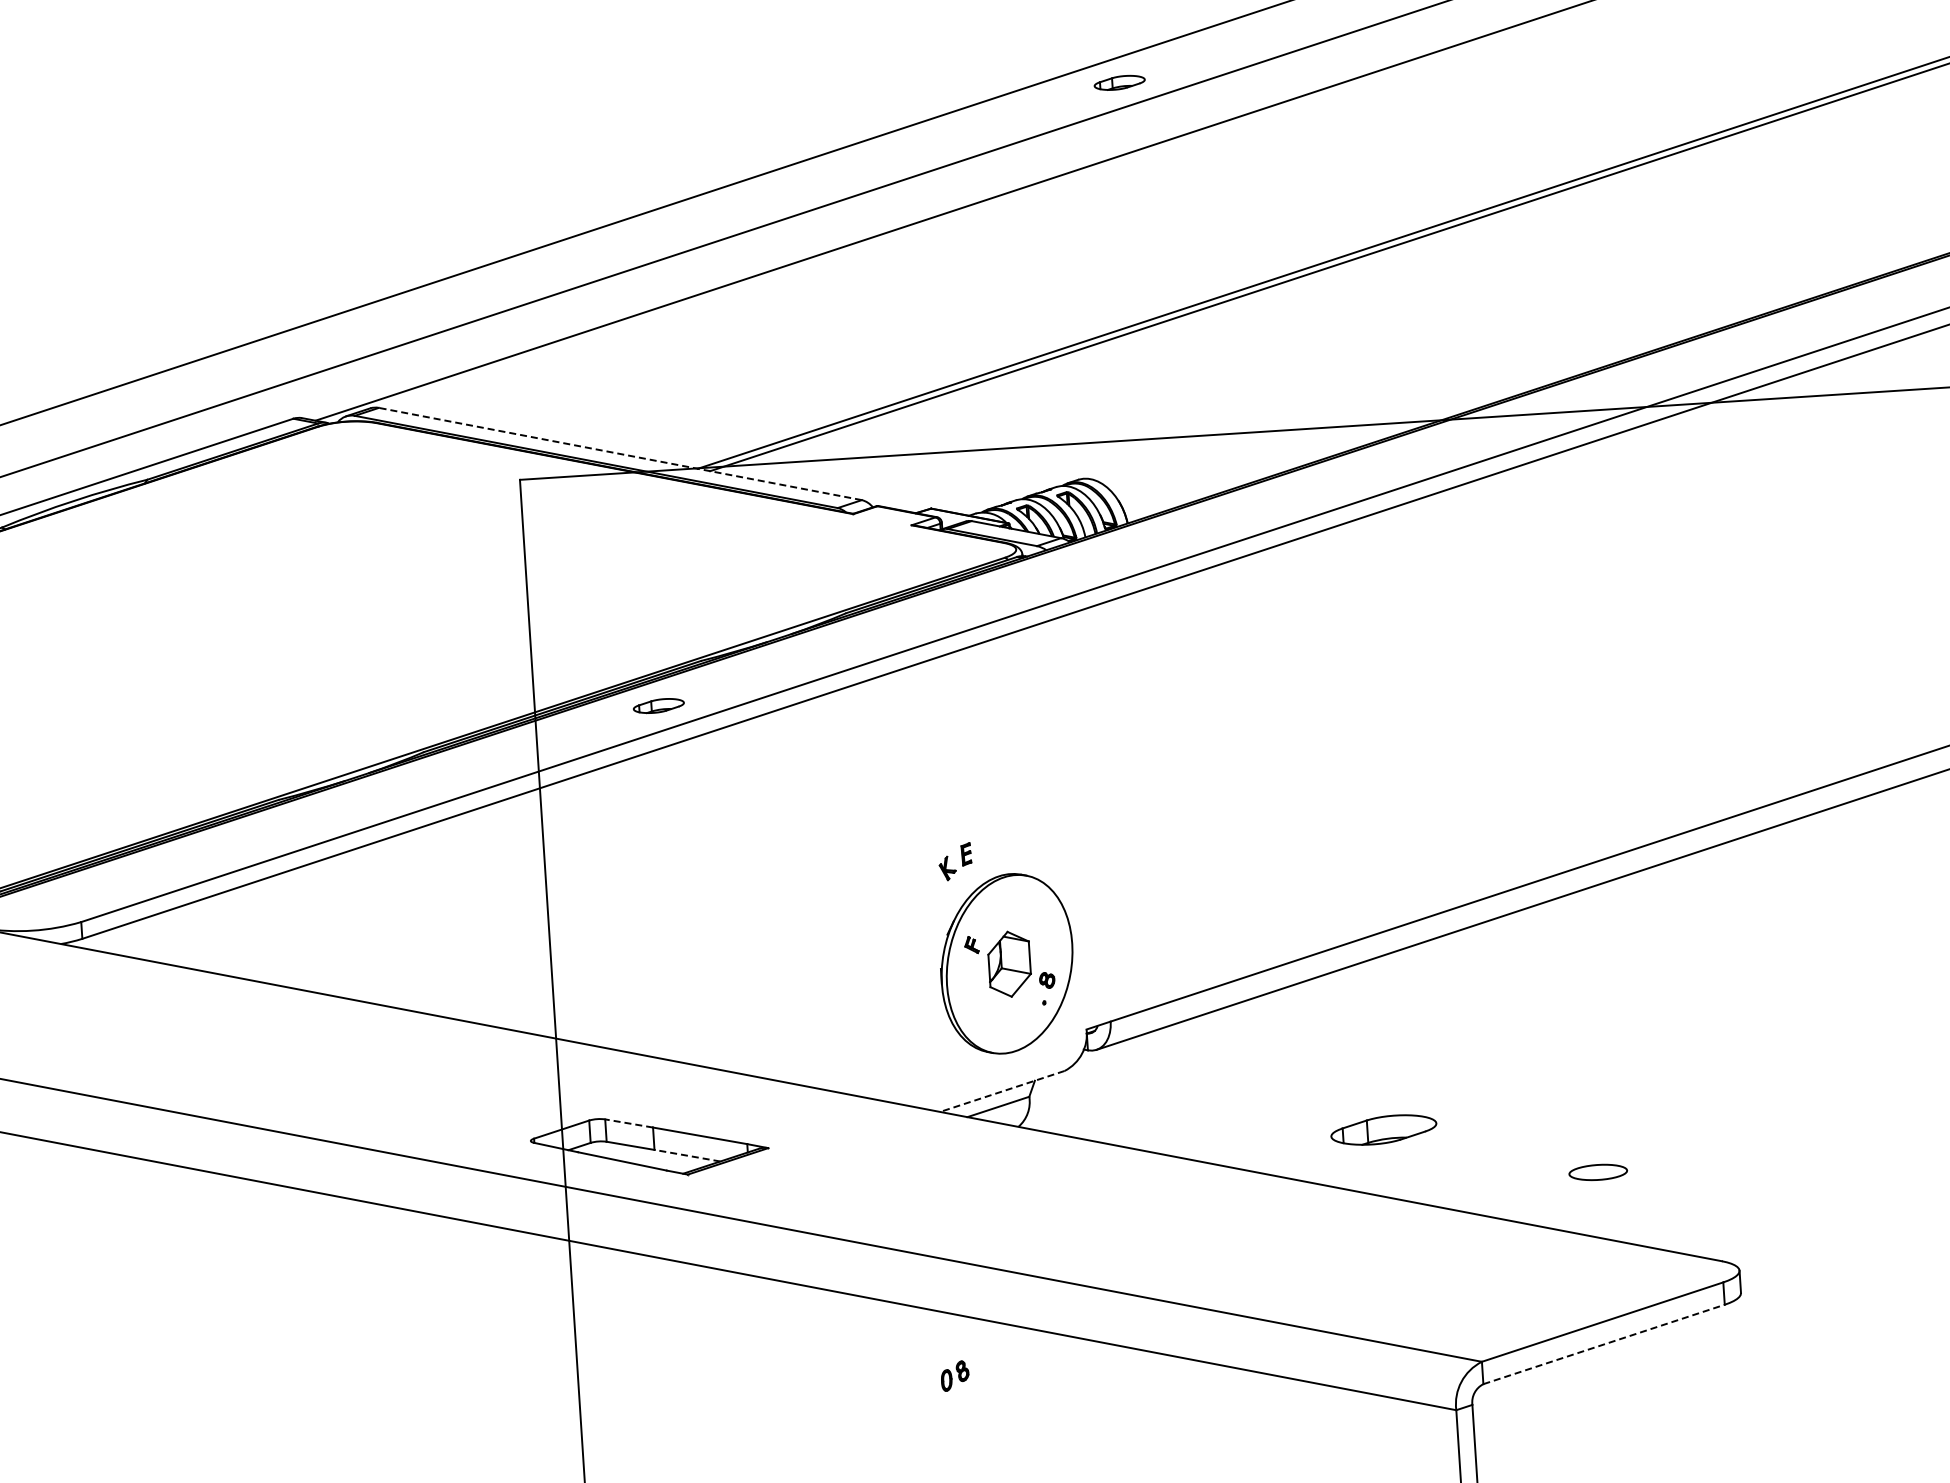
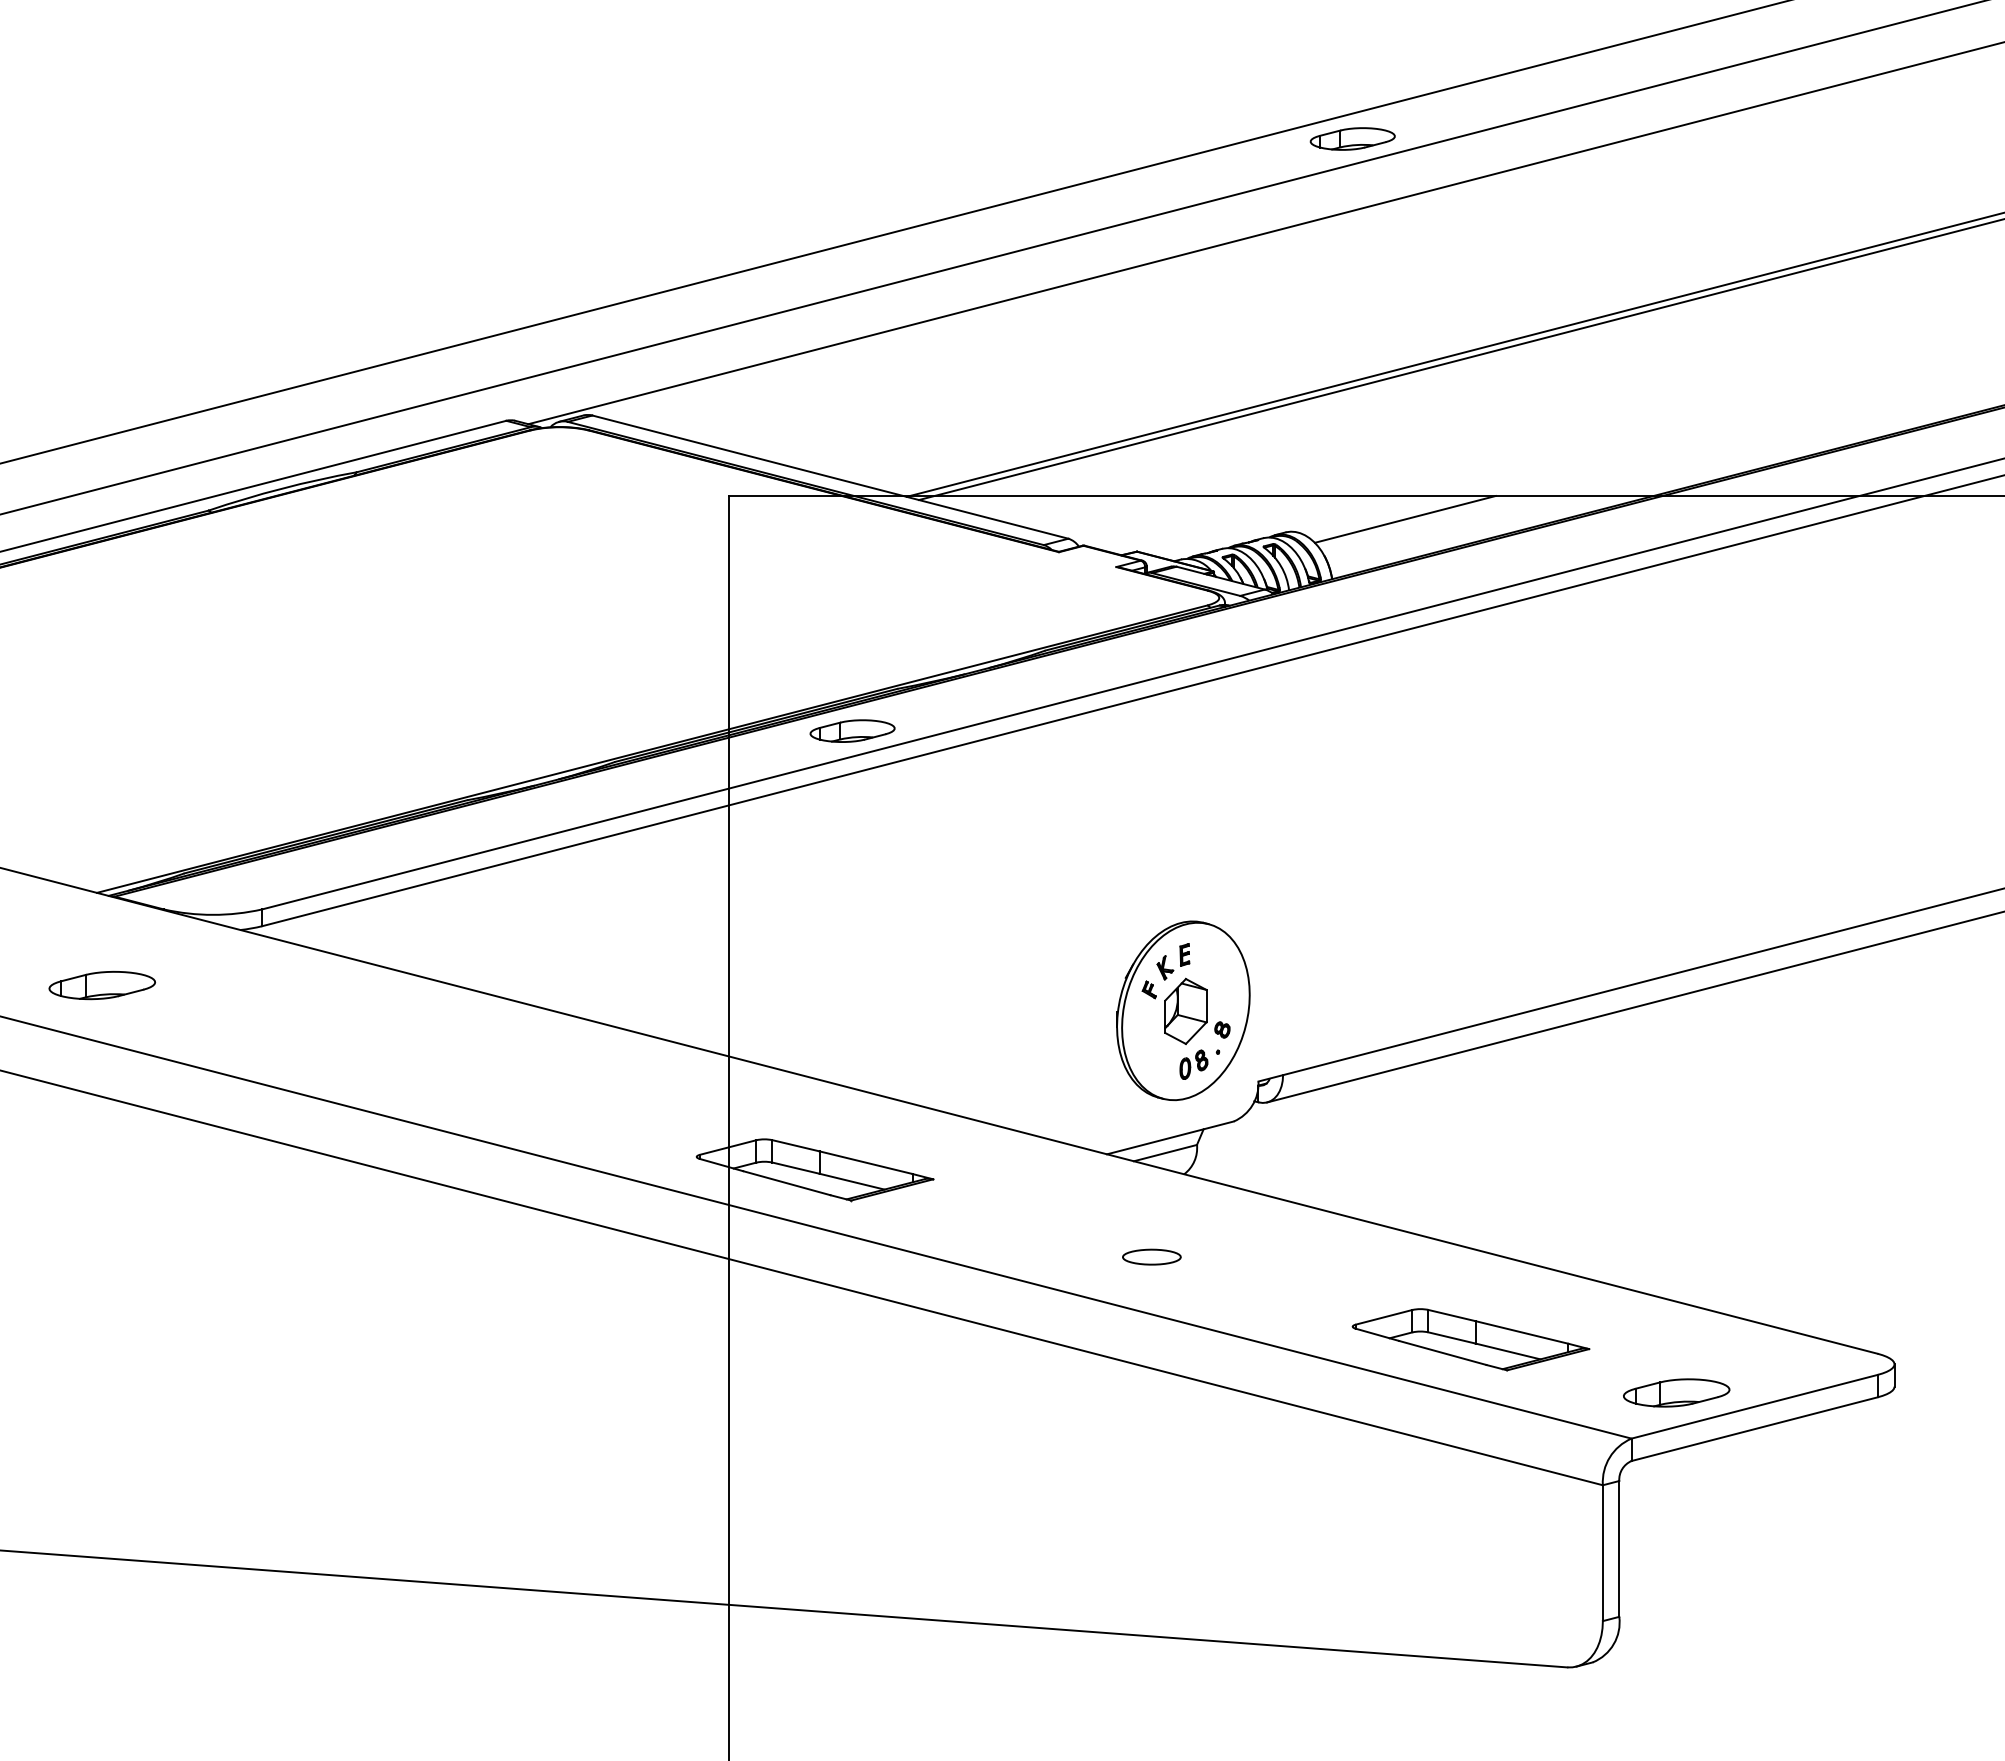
part: (1119, 82) -> (1352, 138), size x1.67
line: (620, 454) -> (830, 477), dashed -> solid
line: (1195, 458) -> (1404, 518), added
part: (658, 705) -> (852, 730), size x1.67
part: (961, 858) -> (1179, 958), moved
line: (1002, 1091) -> (1170, 1137), dashed -> solid
line: (628, 1123) -> (795, 1145), dashed -> solid
part: (1383, 1129) -> (1676, 1392), moved
line: (686, 1155) -> (851, 1181), dashed -> solid
part: (1597, 1171) -> (1151, 1256), moved
part: (1314, 1273) -> (1470, 1339), added
line: (1605, 1344) -> (1755, 1429), dashed -> solid
part: (954, 1375) -> (1193, 1064), moved

